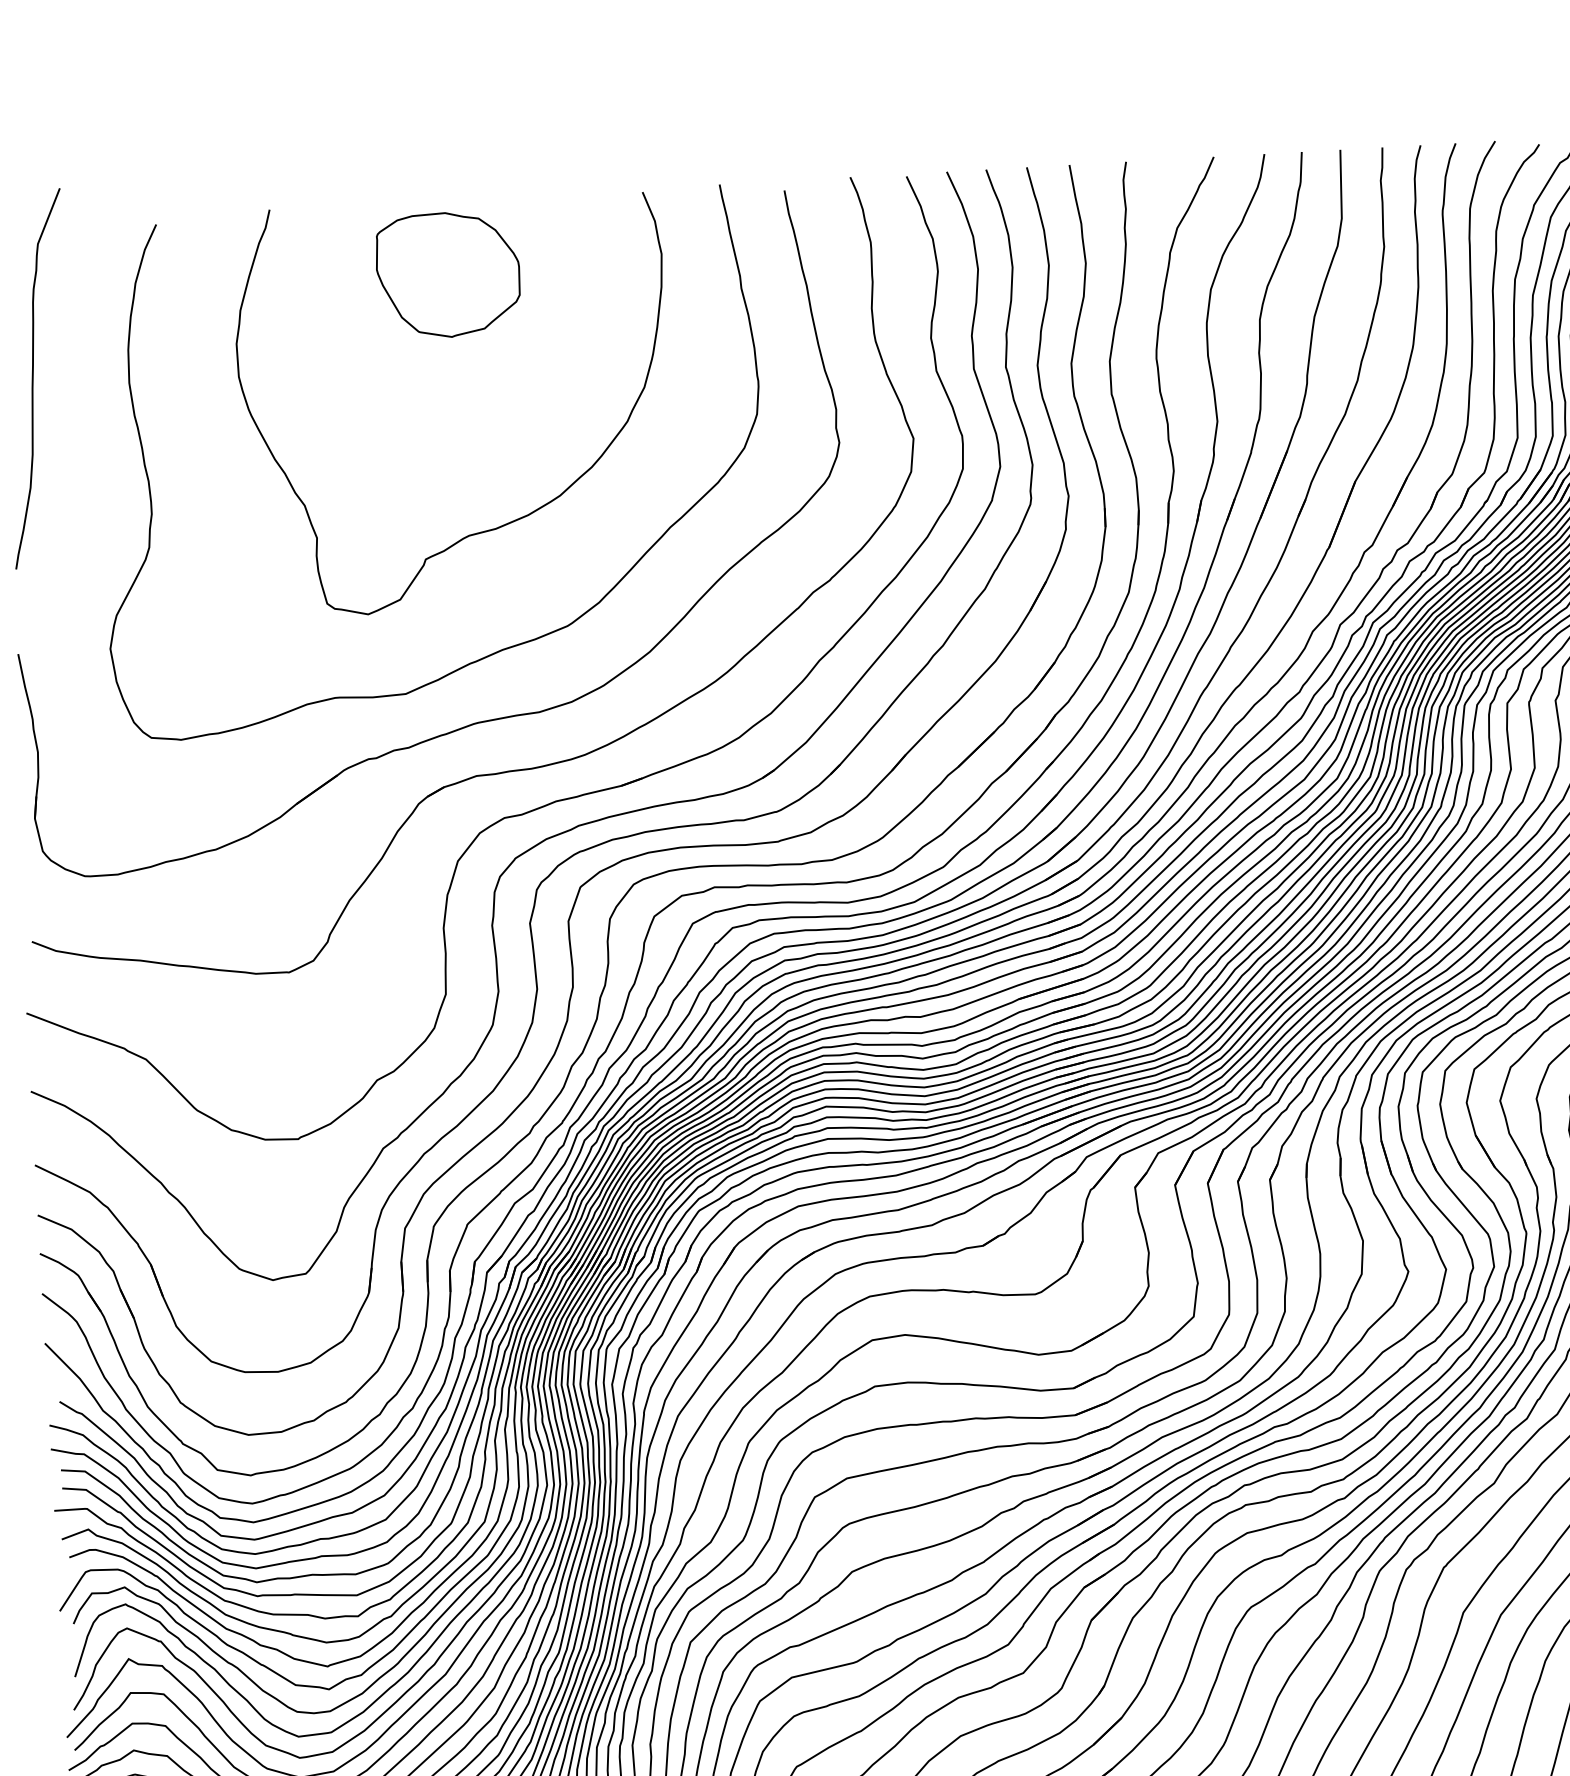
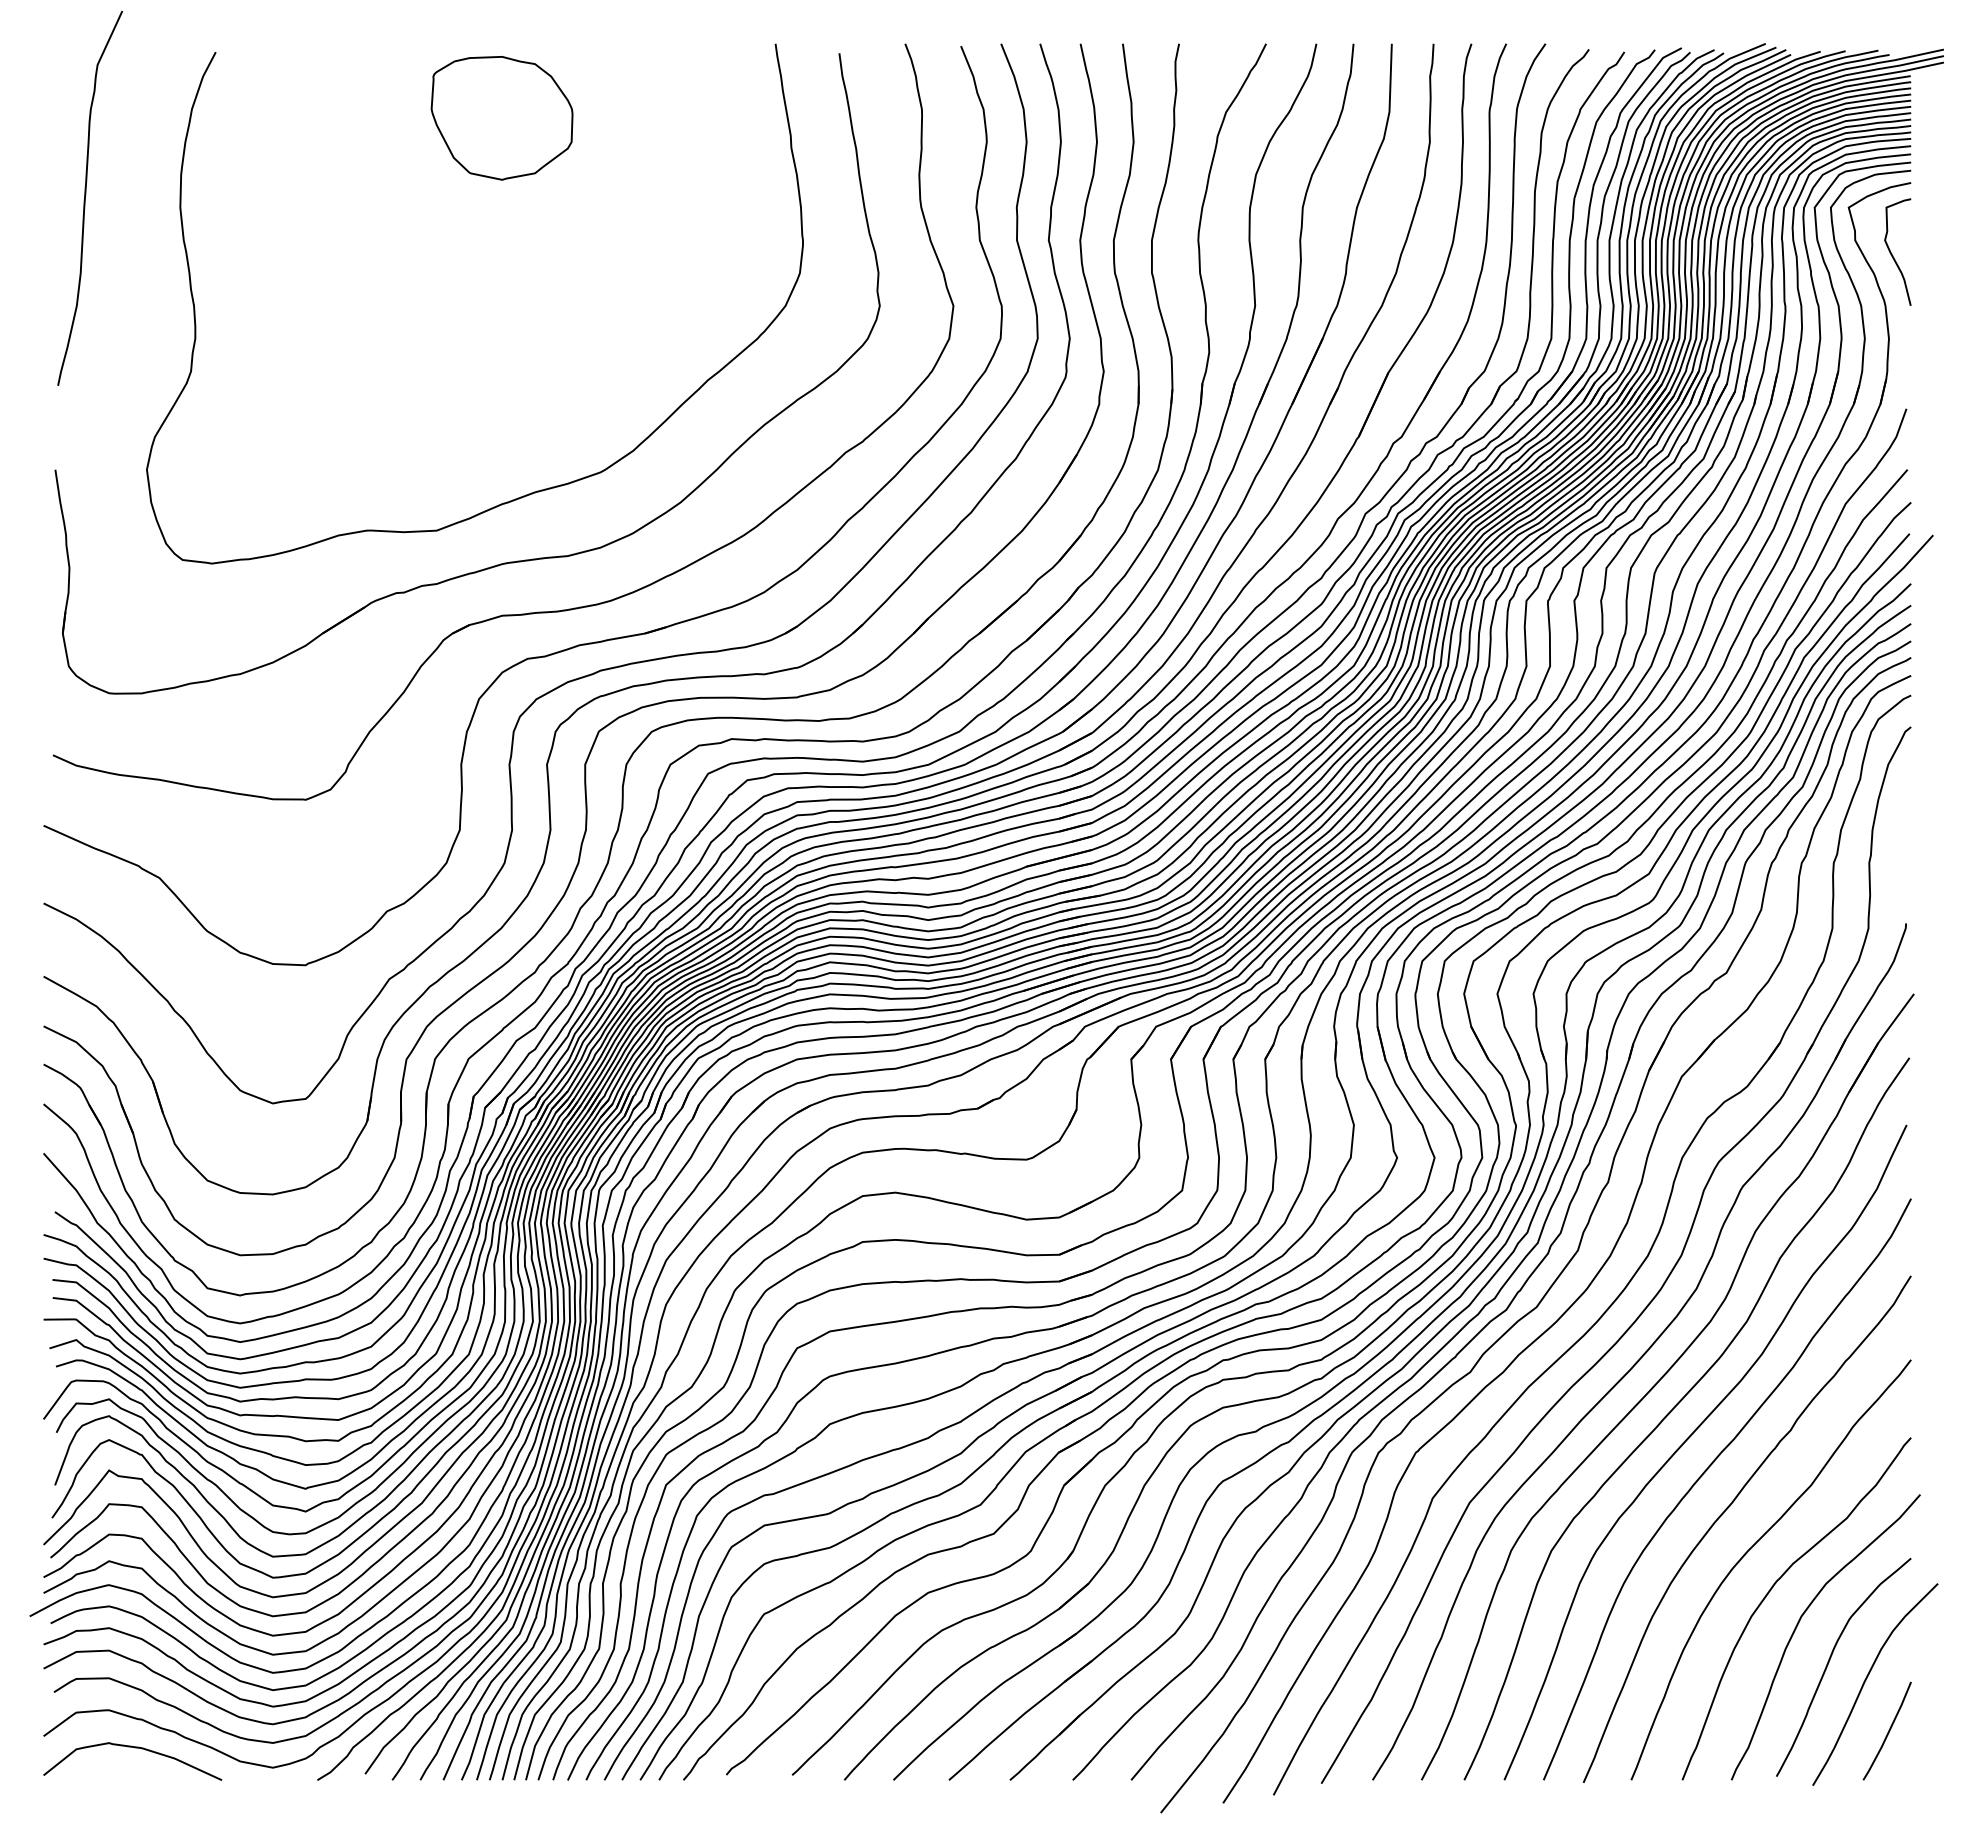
curve: (502, 524) -> (541, 368), removed

